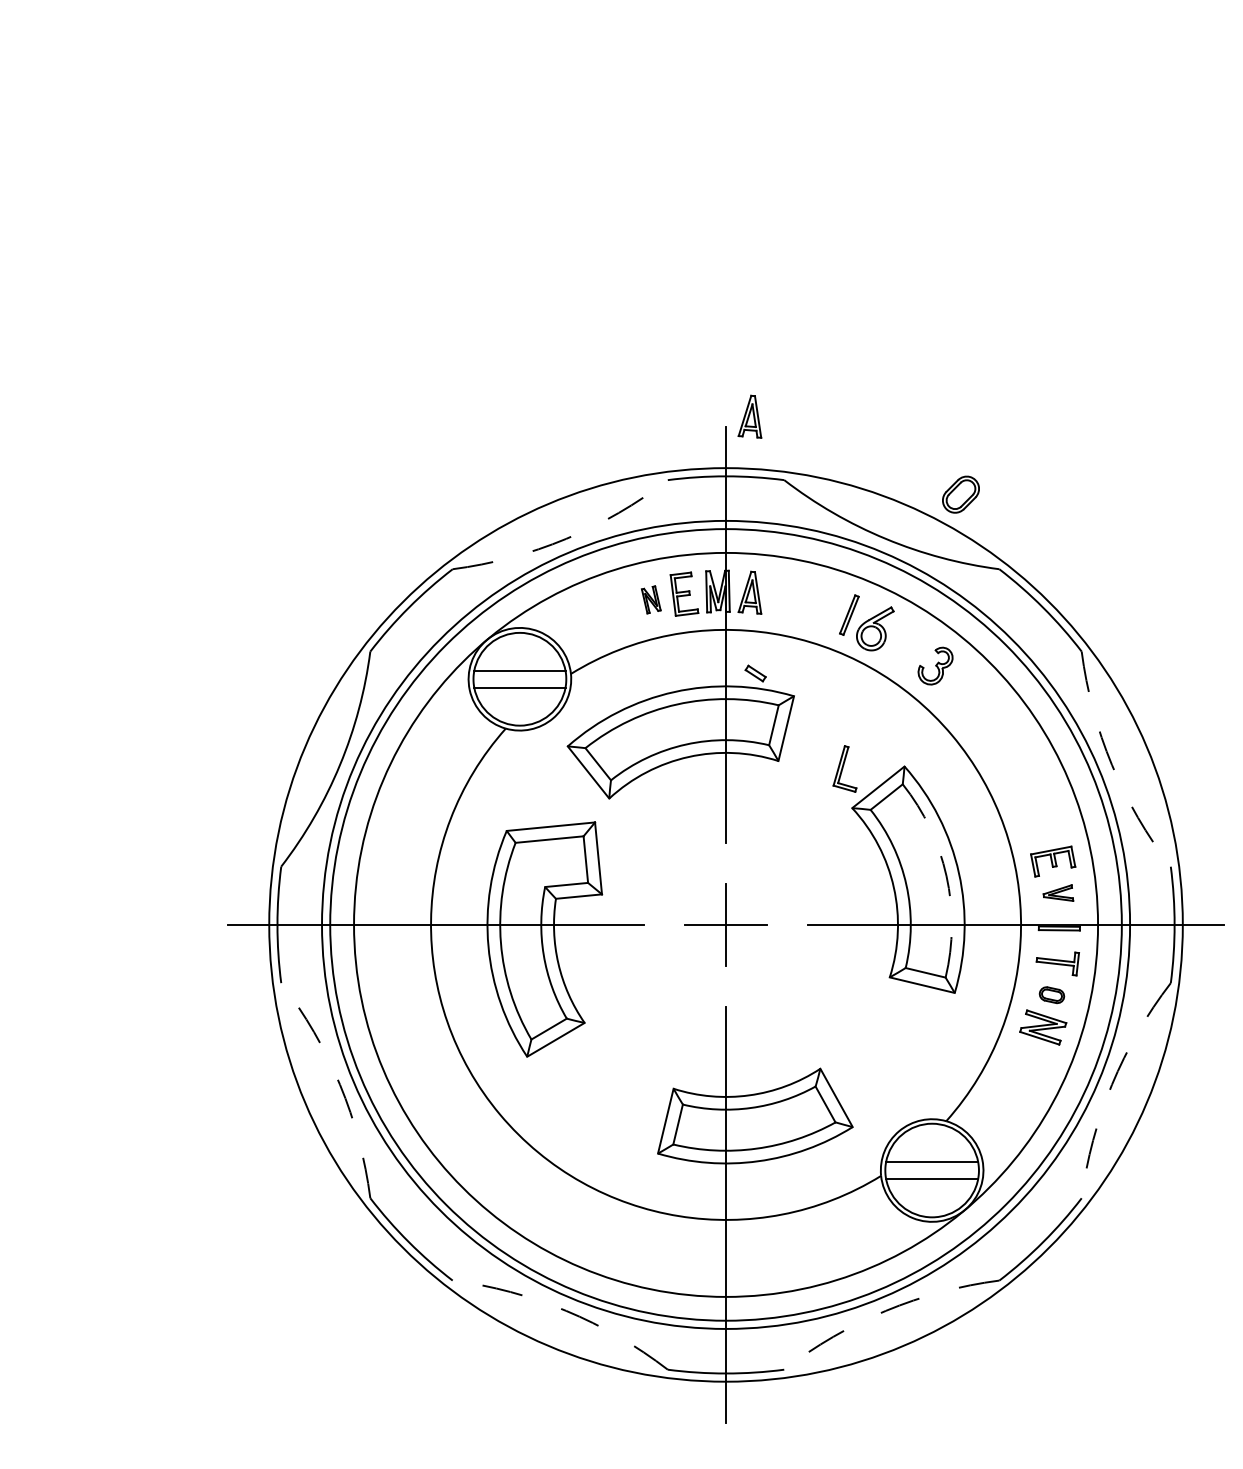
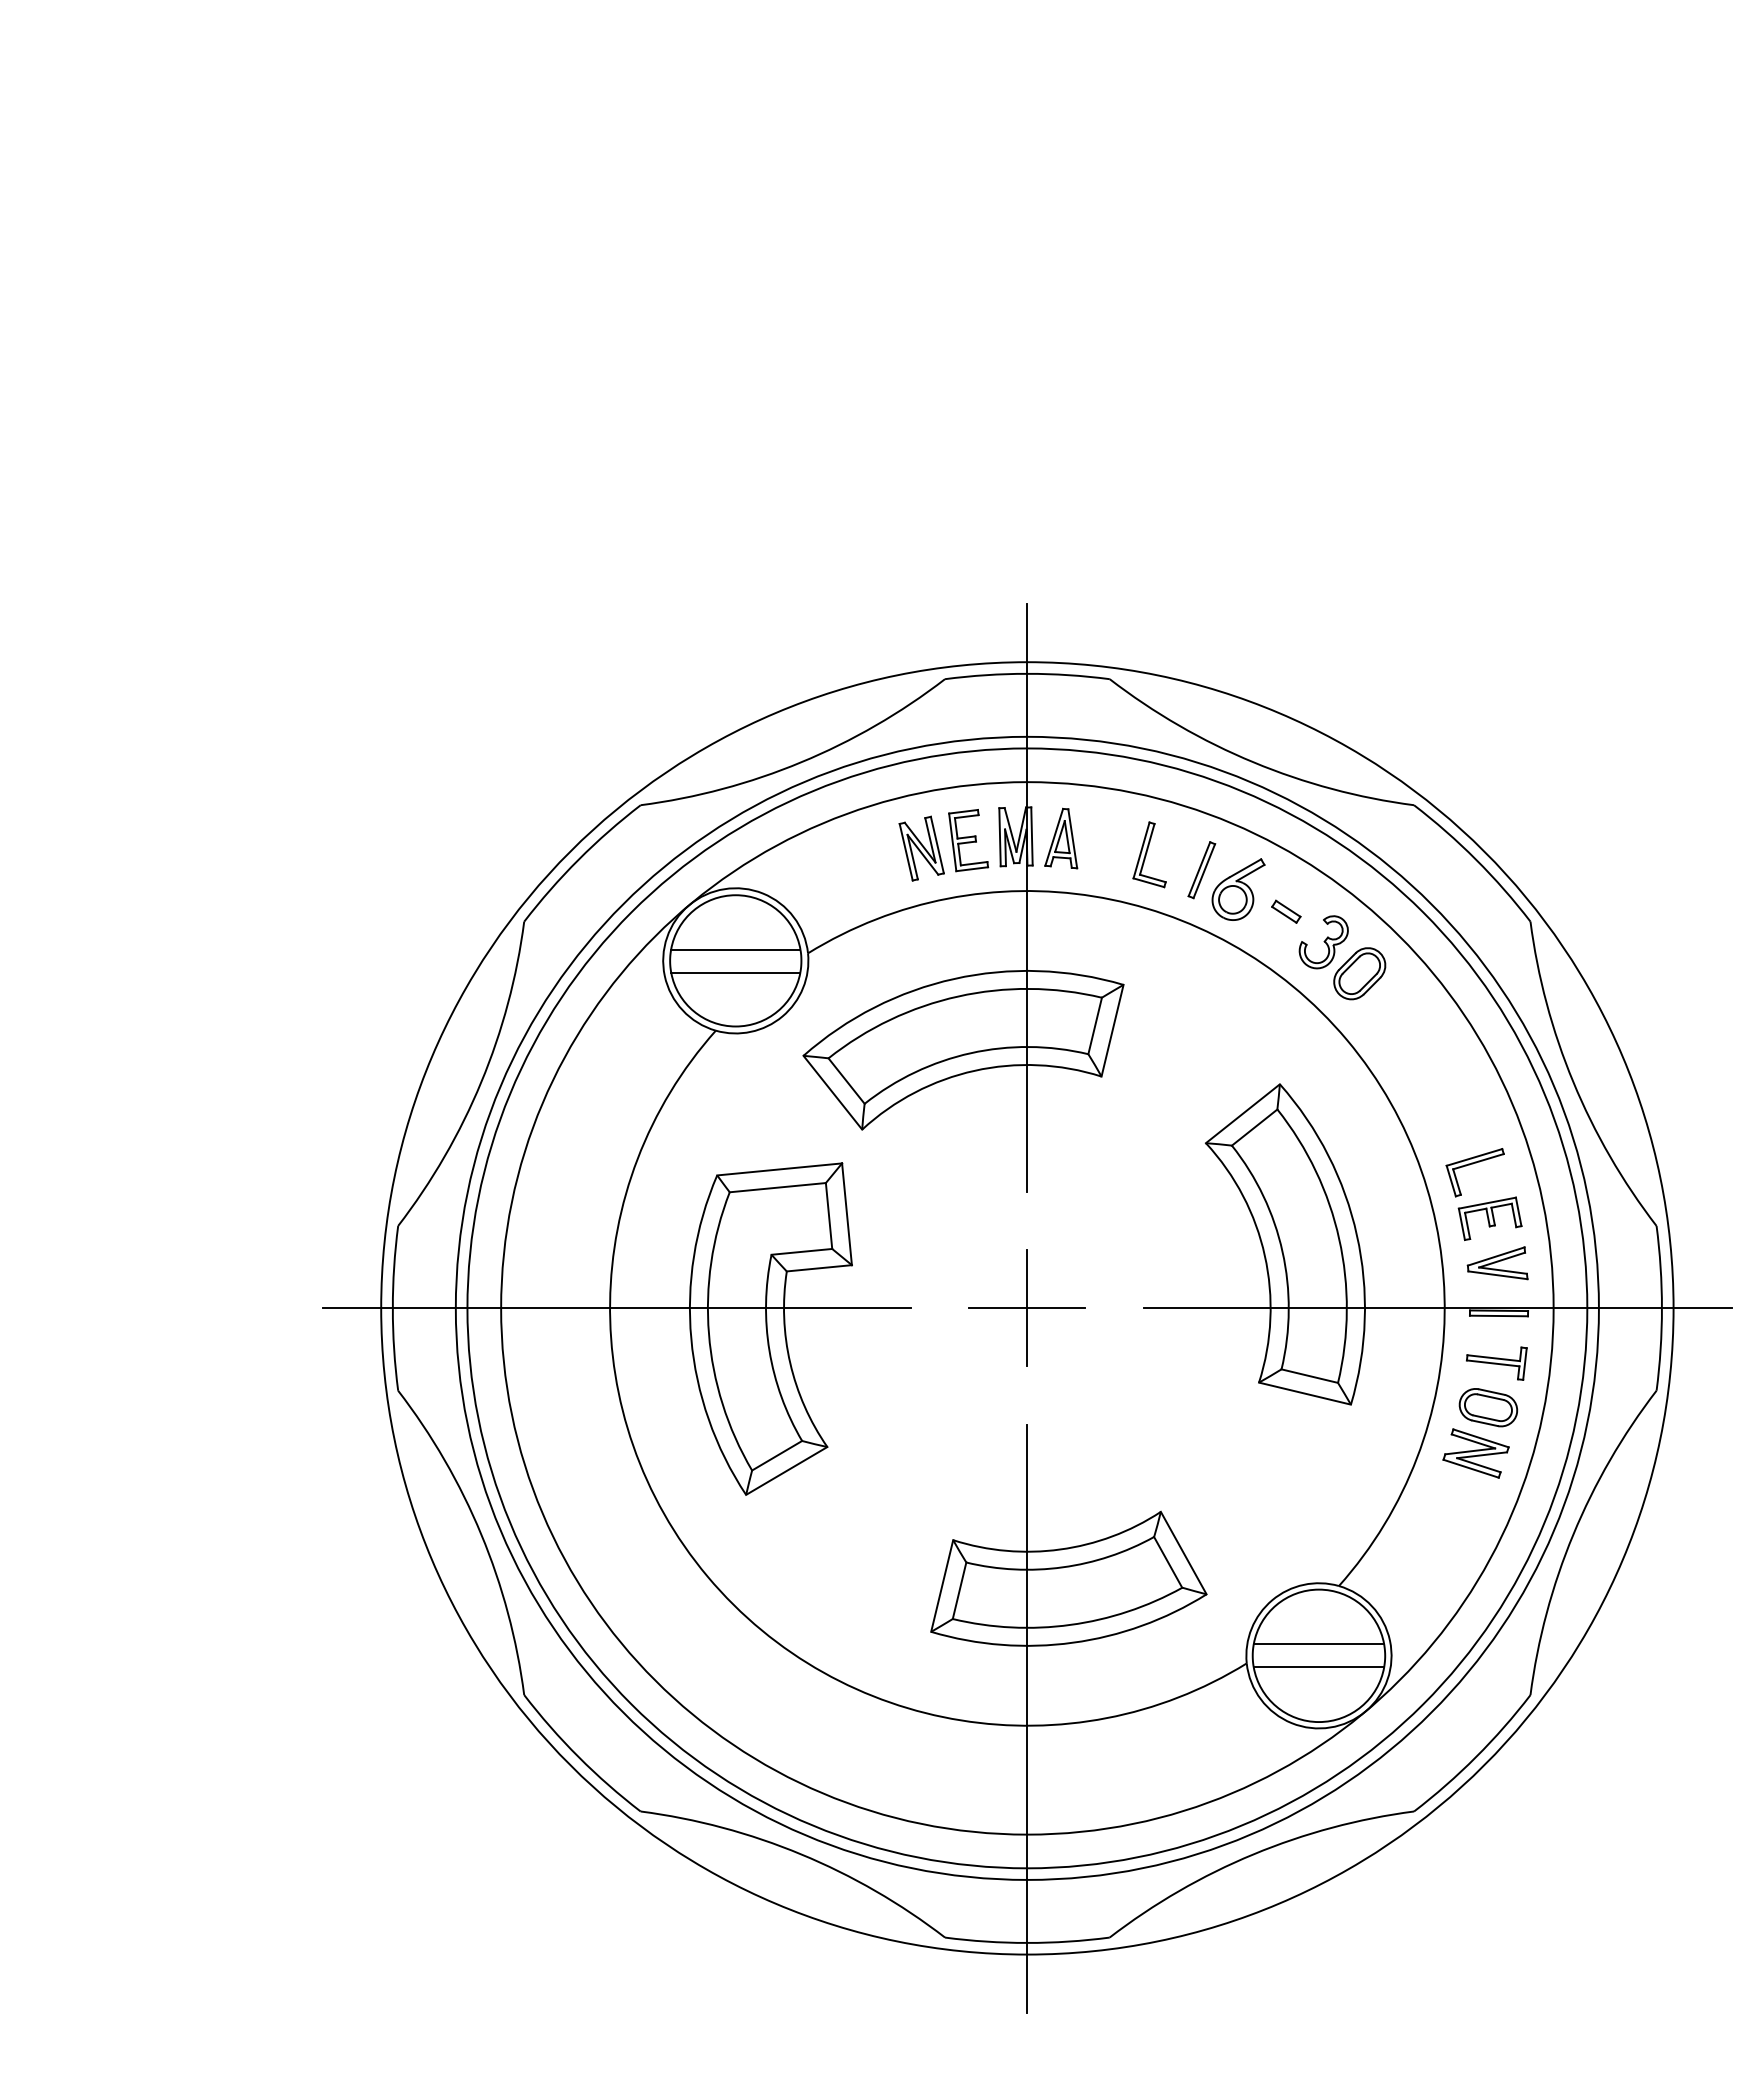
part: (750, 416) -> (1061, 589), removed
part: (960, 494) -> (1359, 973), moved
arc: (566, 539) -> (801, 762), dashed -> solid
part: (651, 599) -> (921, 848), size x1.67
part: (755, 673) -> (1286, 911), moved
arc: (1112, 765) -> (1573, 1082), dashed -> solid
part: (844, 768) -> (1149, 854), moved
part: (1041, 823) -> (1473, 1164), added
arc: (946, 876) -> (1339, 1239), dashed -> solid
part: (1058, 893) -> (1497, 1263), size x1.43
part: (1052, 994) -> (1488, 1407), size x1.67
arc: (340, 1084) -> (481, 1534), dashed -> solid
arc: (1112, 1084) -> (1573, 1534), dashed -> solid
arc: (566, 1310) -> (801, 1854), dashed -> solid
arc: (885, 1310) -> (1253, 1854), dashed -> solid

